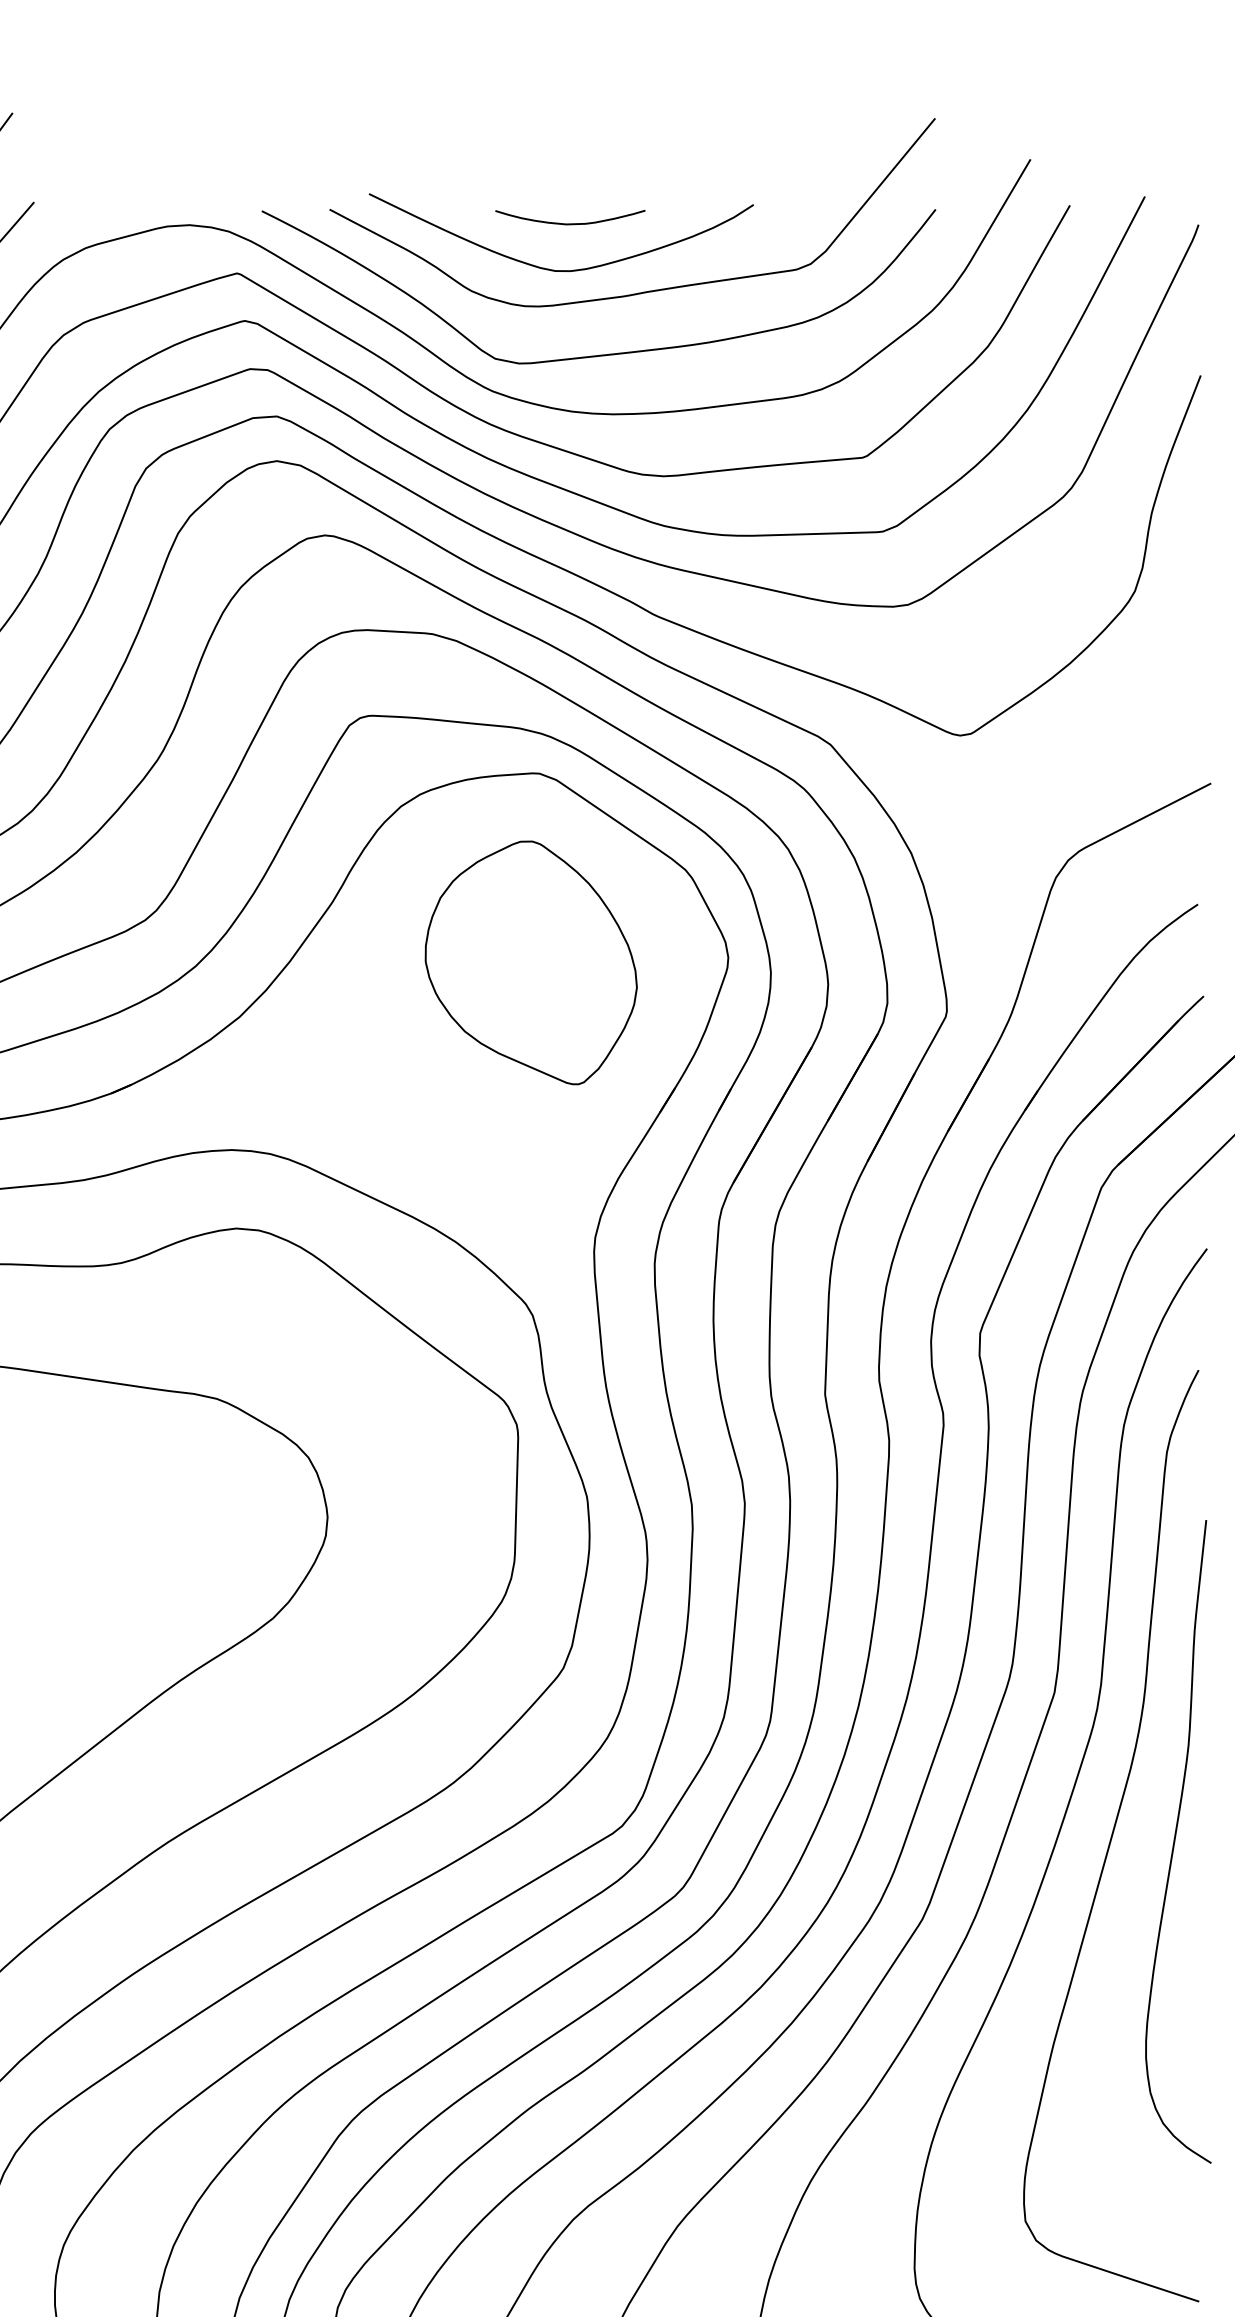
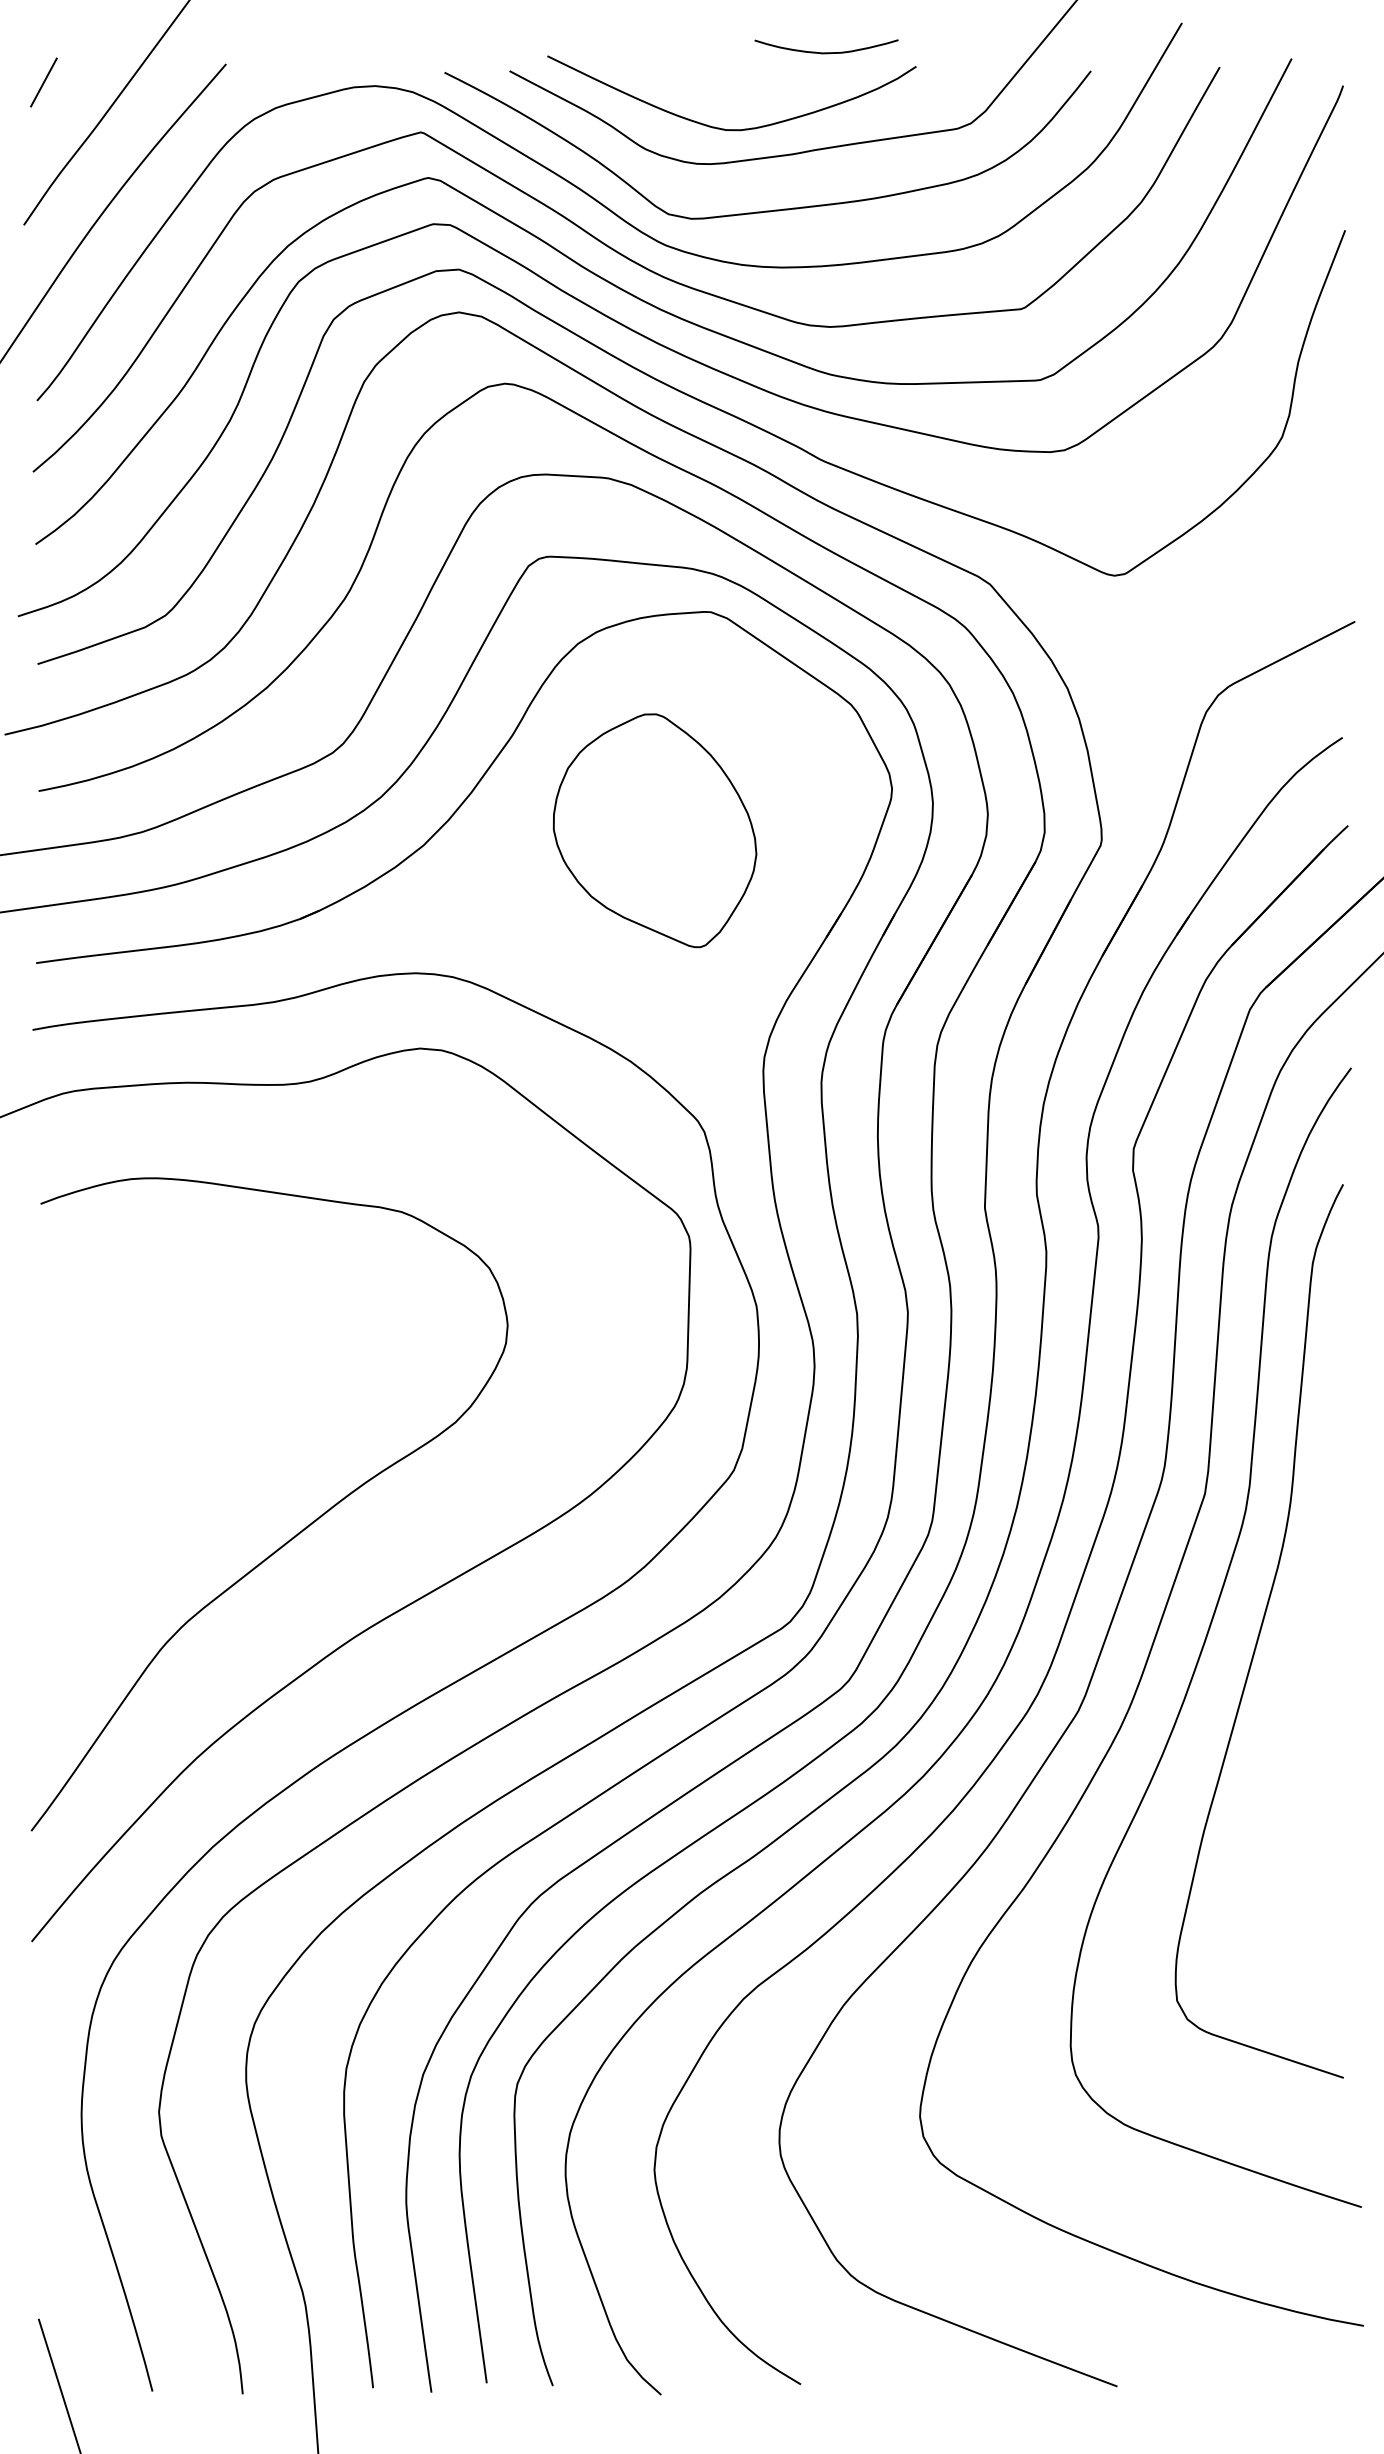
curve: (570, 223) -> (826, 52), moved
part: (530, 962) -> (654, 830), moved
curve: (1175, 1839) -> (1321, 1634), removed

